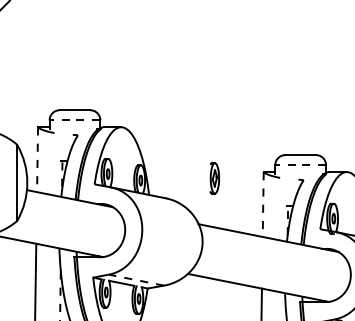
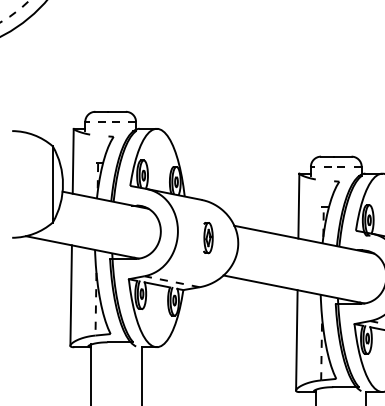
line: (37, 159) -> (73, 161), dashed -> solid
part: (214, 178) -> (208, 238), moved
line: (262, 204) -> (298, 206), dashed -> solid

